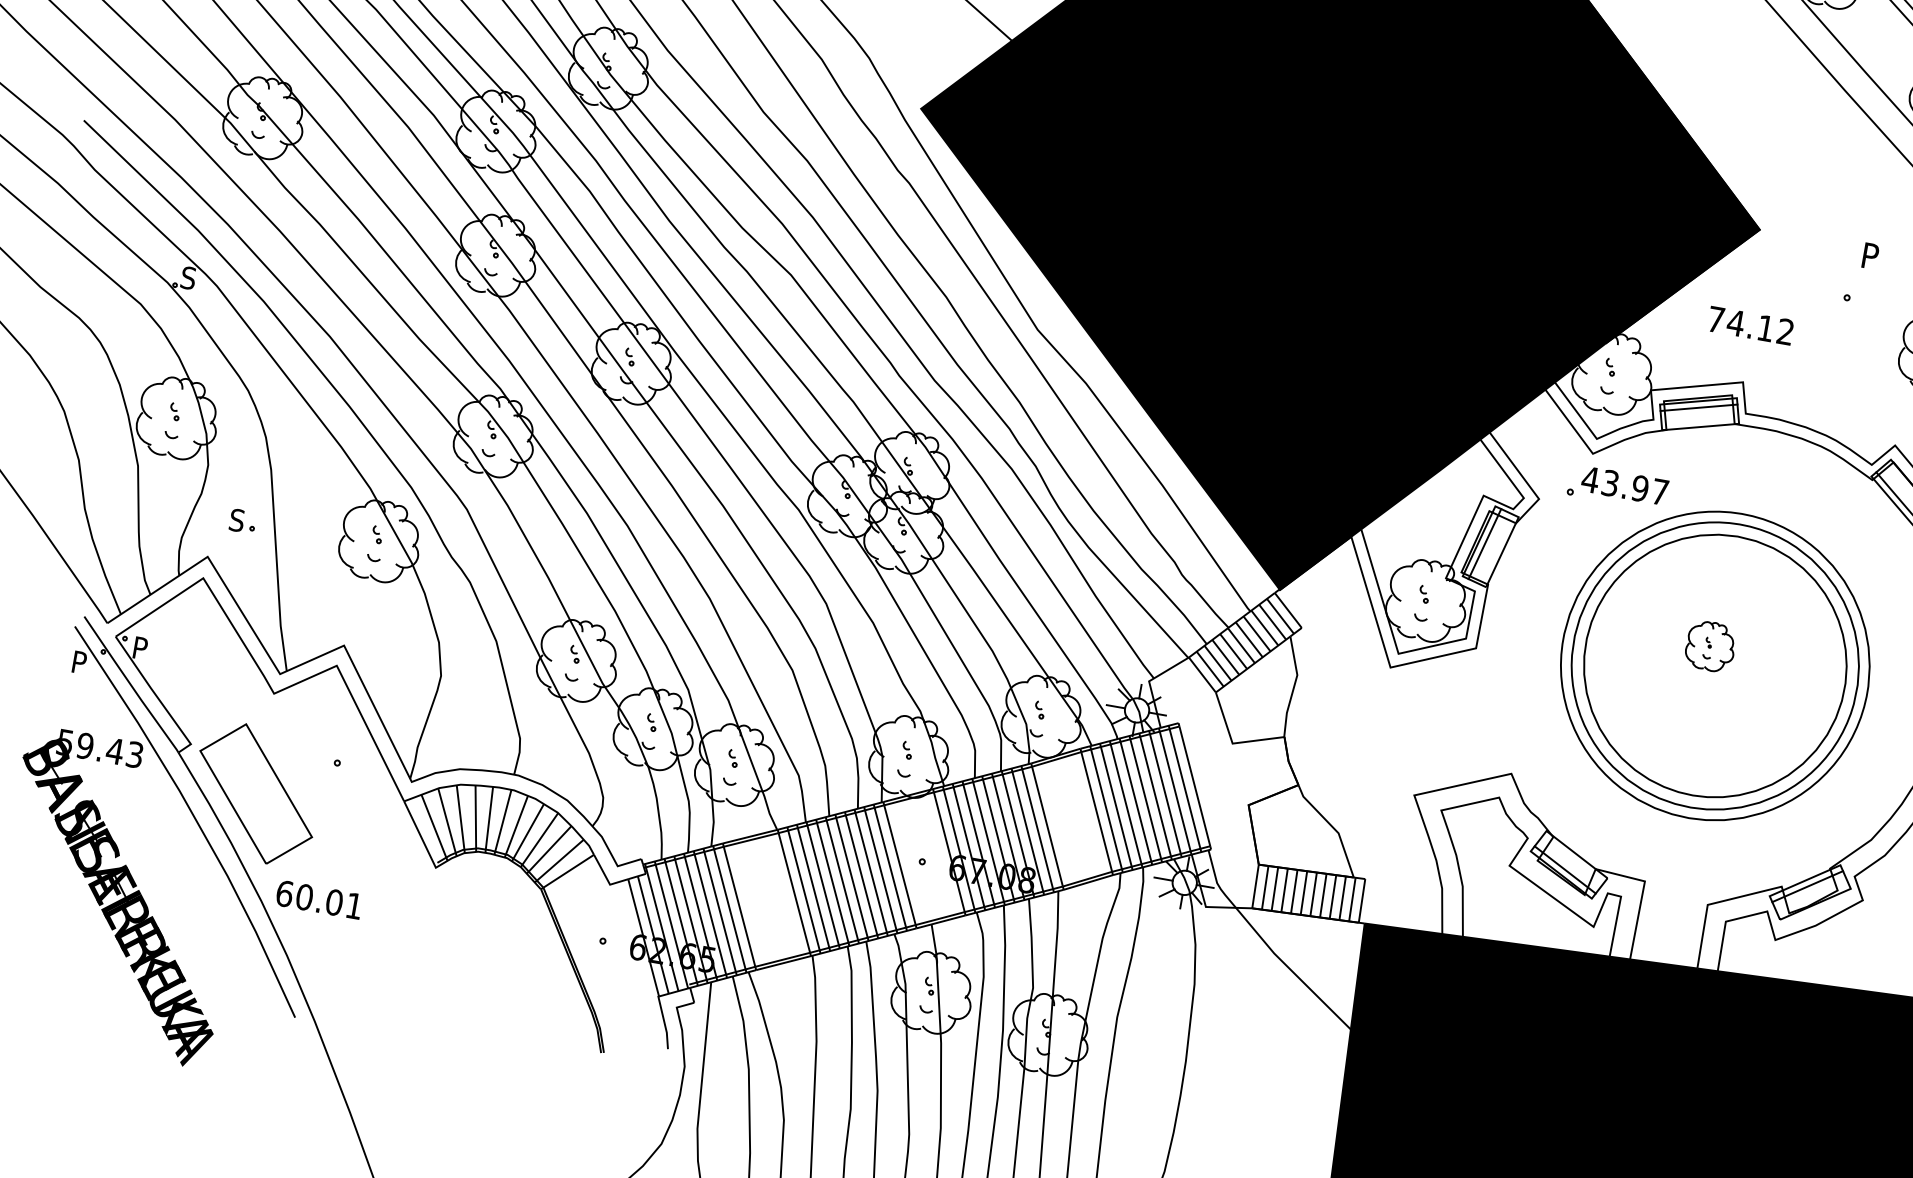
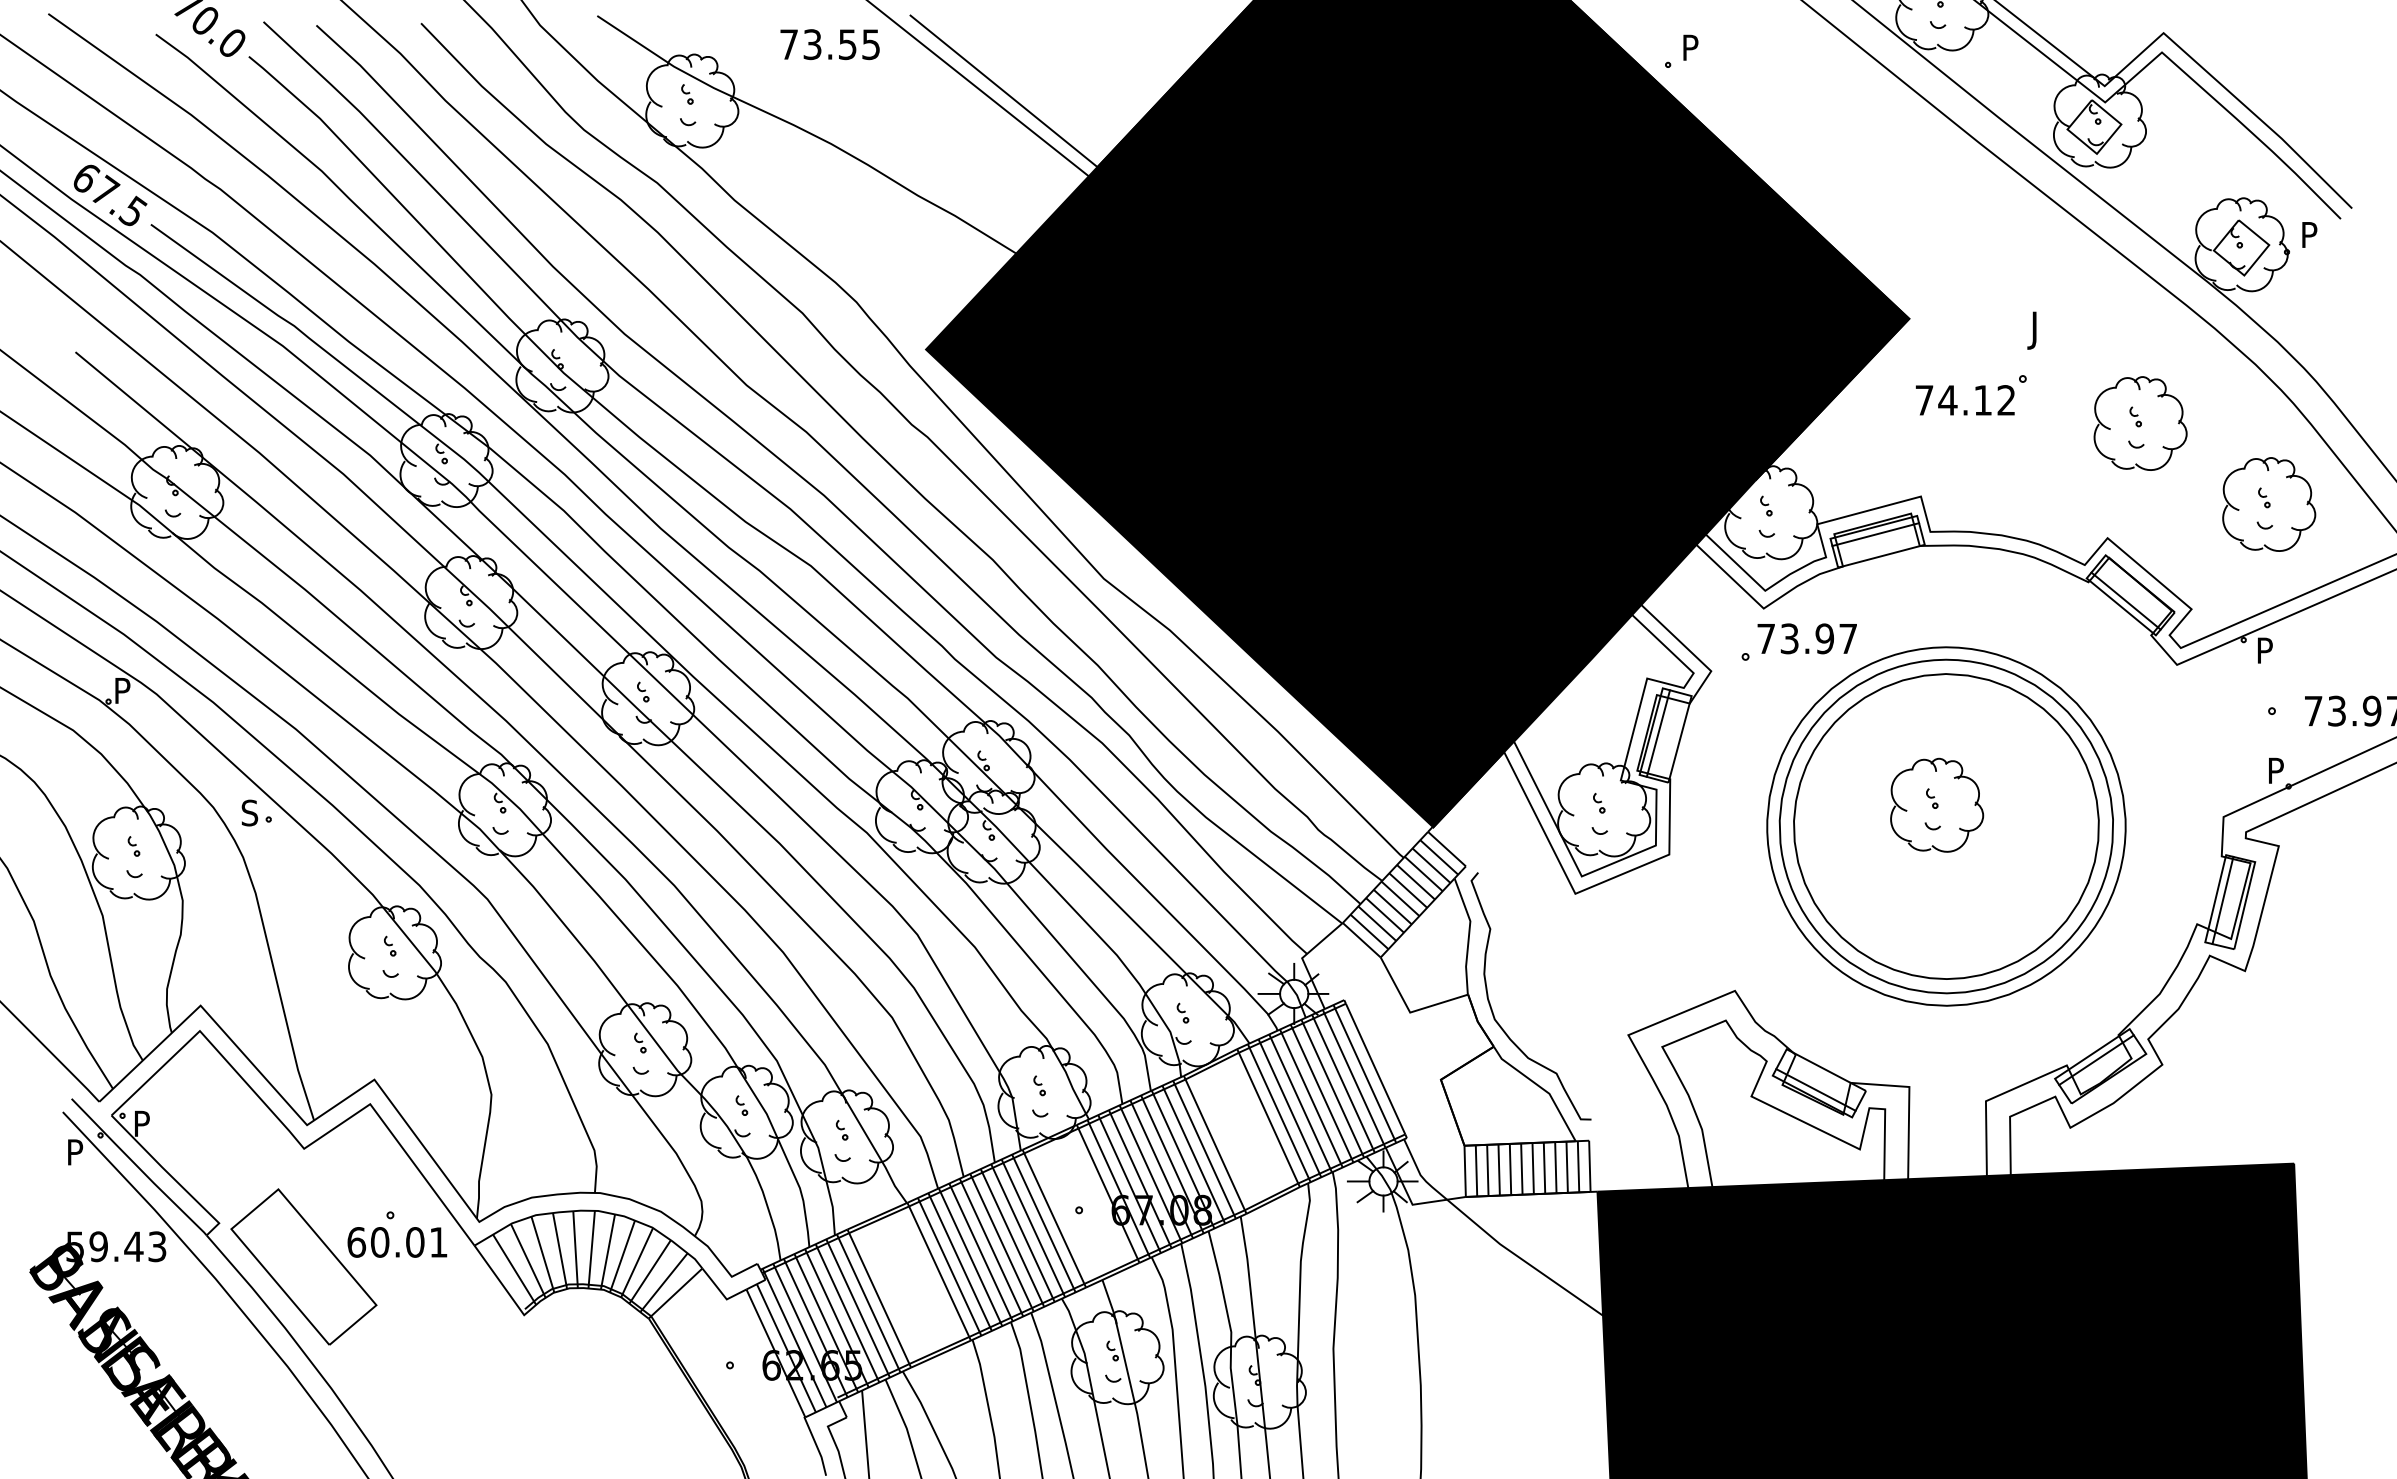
text: (1867, 259) -> (2038, 330), P -> J
text: (188, 277) -> (122, 690), S -> P
text: (1750, 325) -> (1965, 400), moved
text: (1589, 479) -> (1765, 638), 43.97 -> 73.97
part: (242, 520) -> (256, 812), moved
part: (1711, 645) -> (1937, 804), size x1.67
curve: (1303, 752) -> (1492, 1008), added
text: (319, 899) -> (397, 1242), moved

